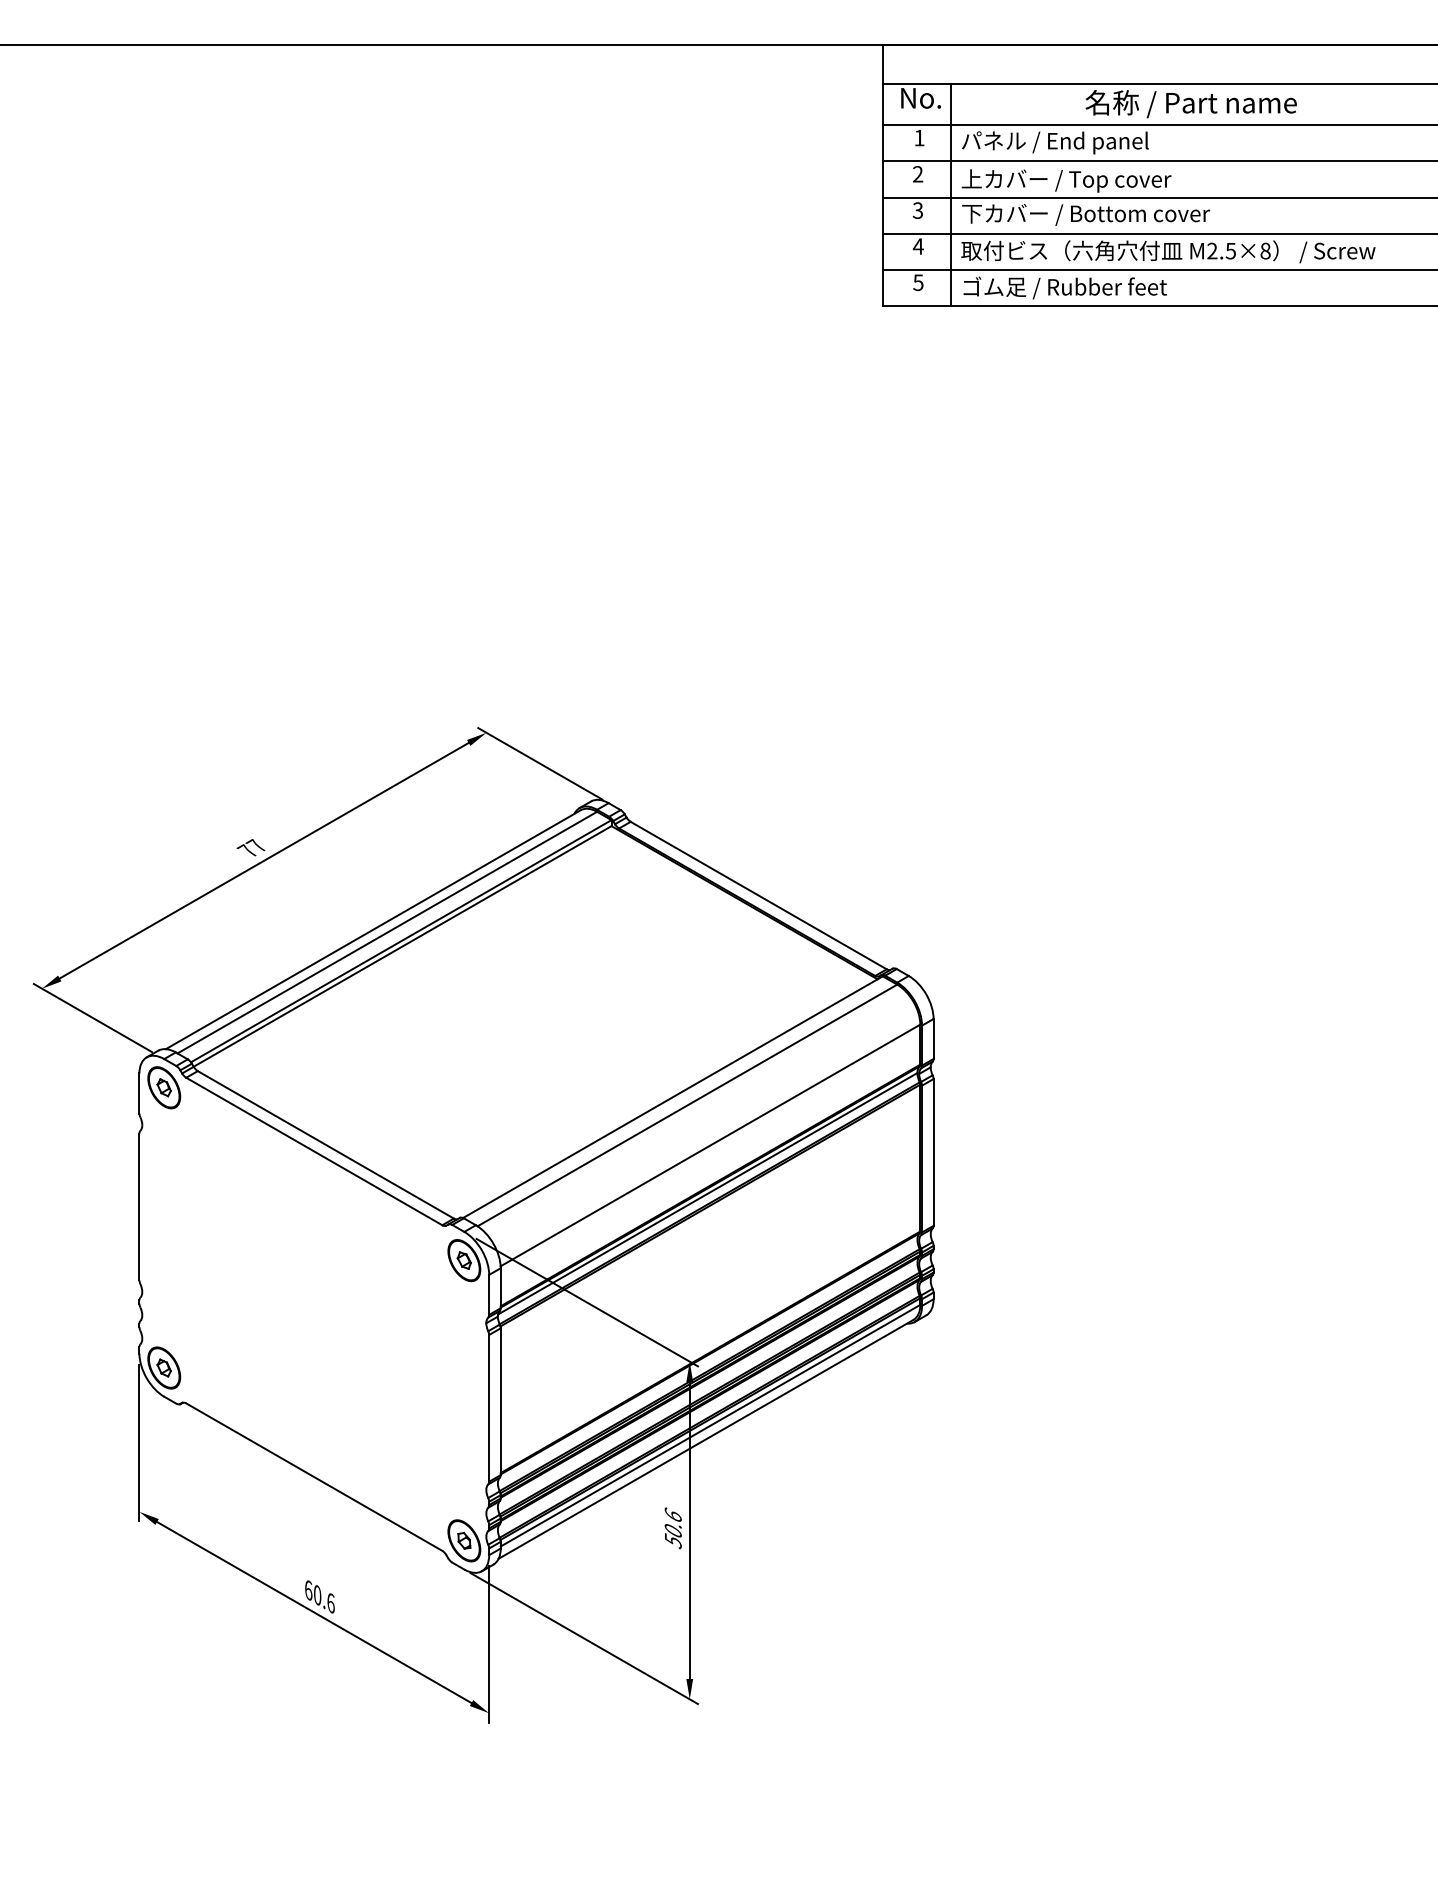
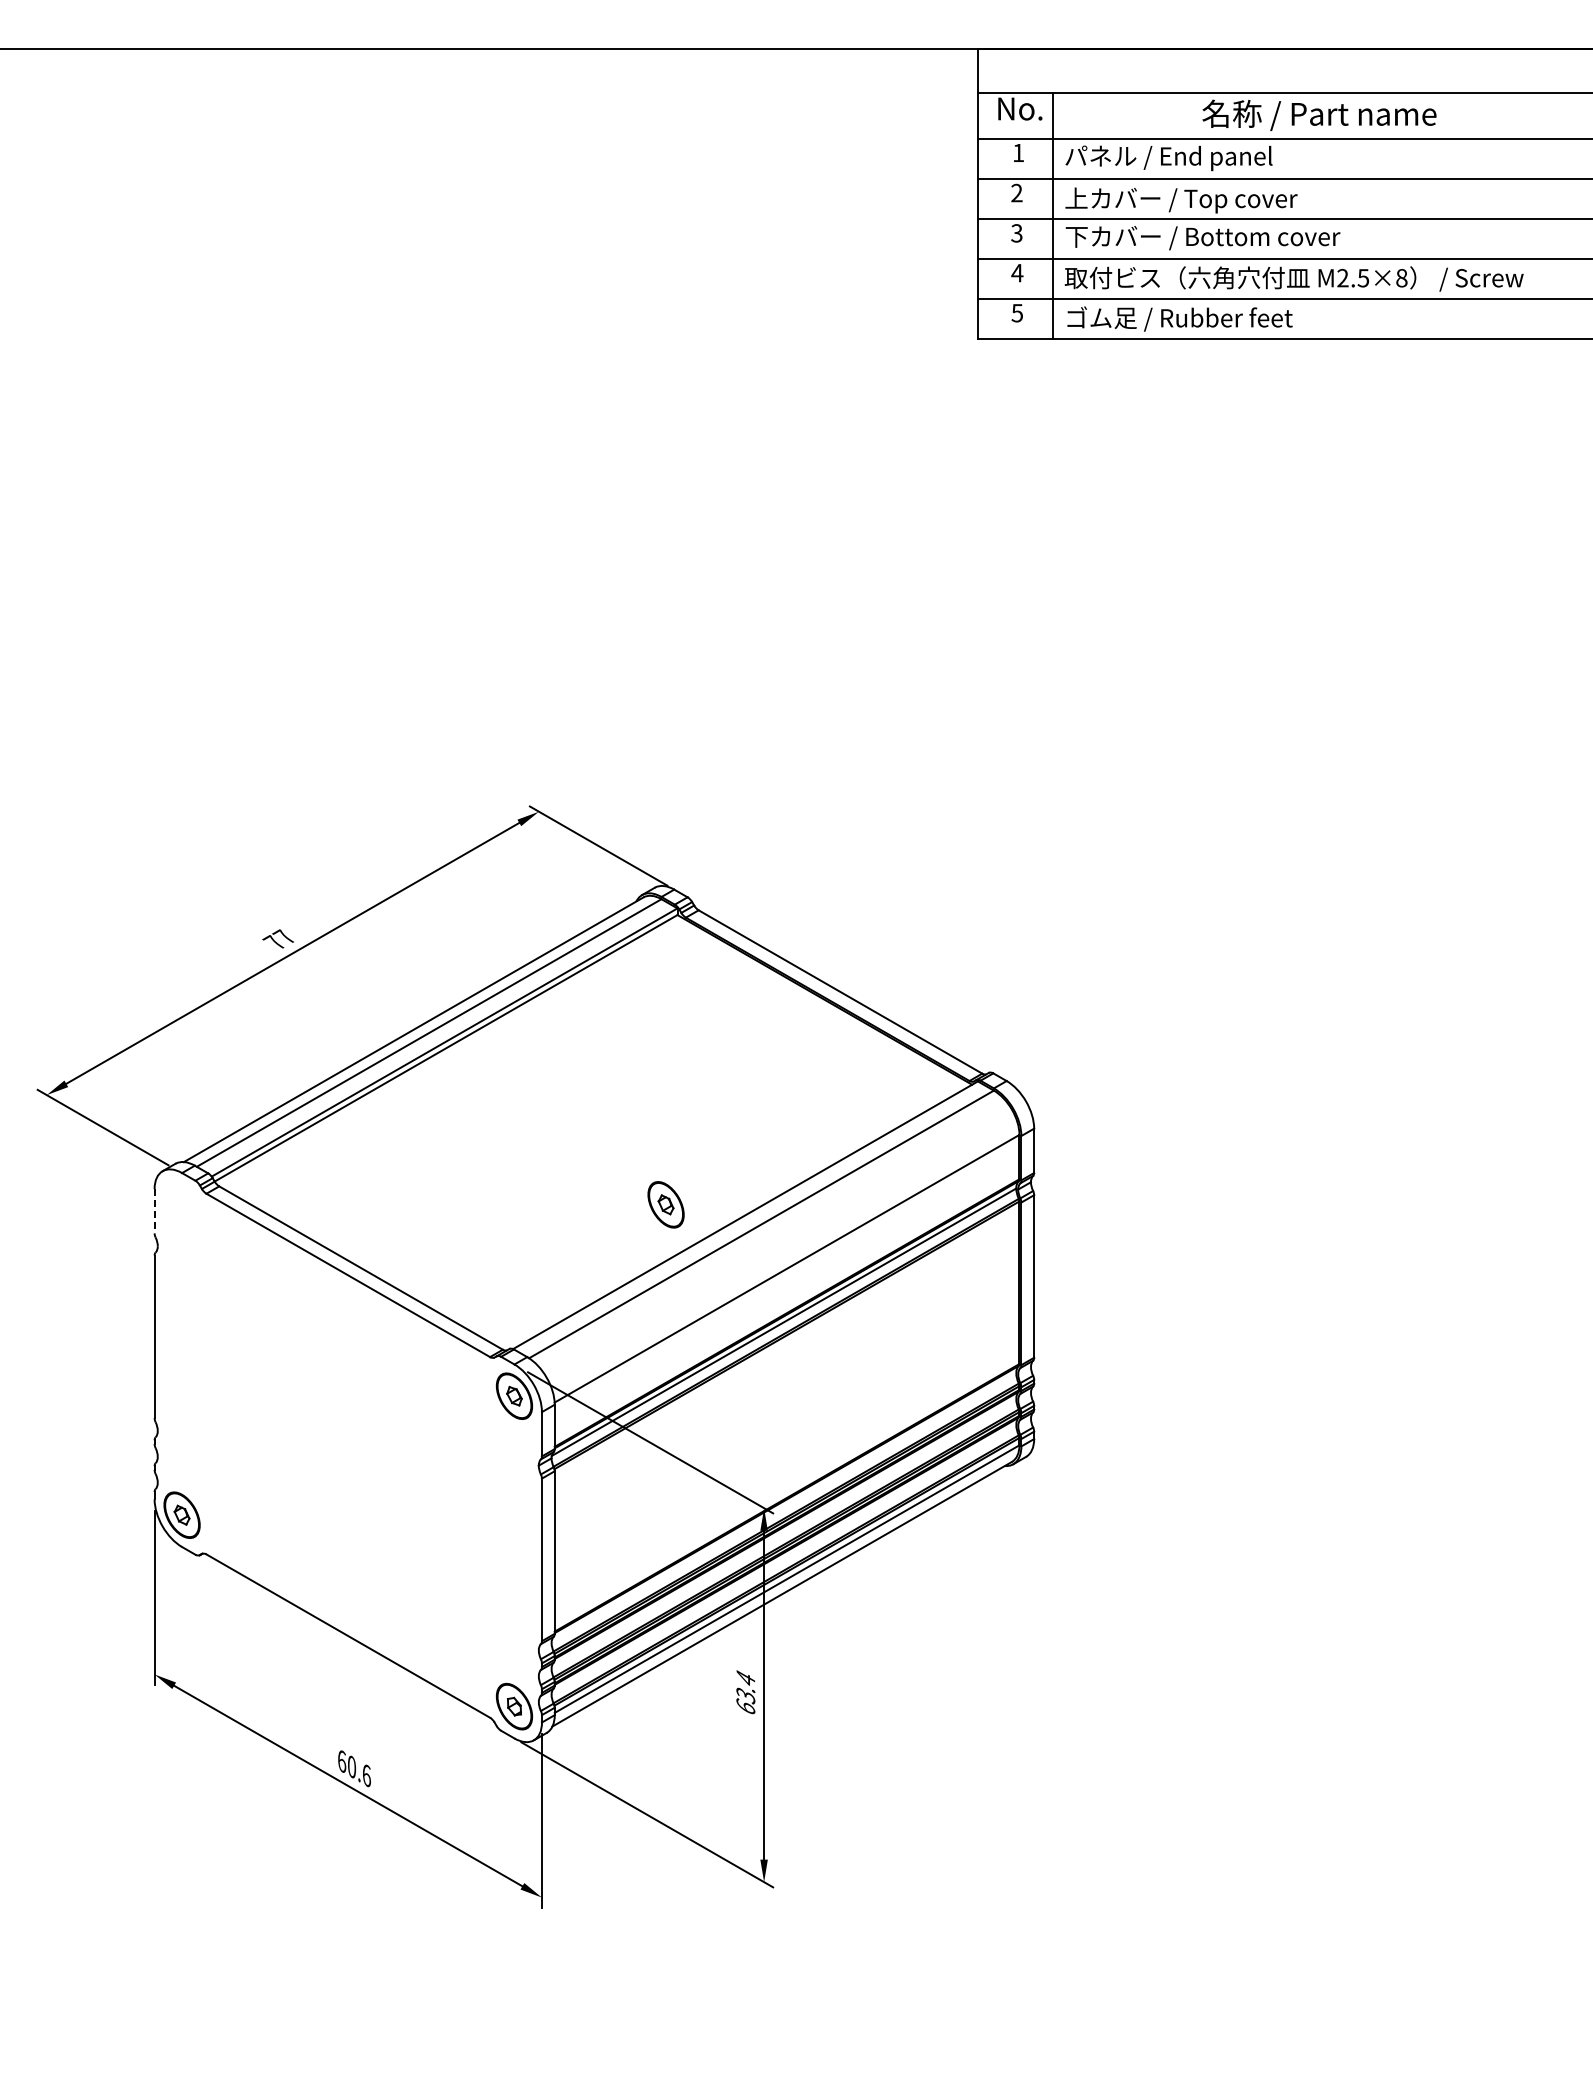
part: (163, 1087) -> (665, 1204), moved
line: (139, 1093) -> (154, 1211), solid -> dashed
text: (672, 1528) -> (745, 1692), 50.6 -> 63.4

